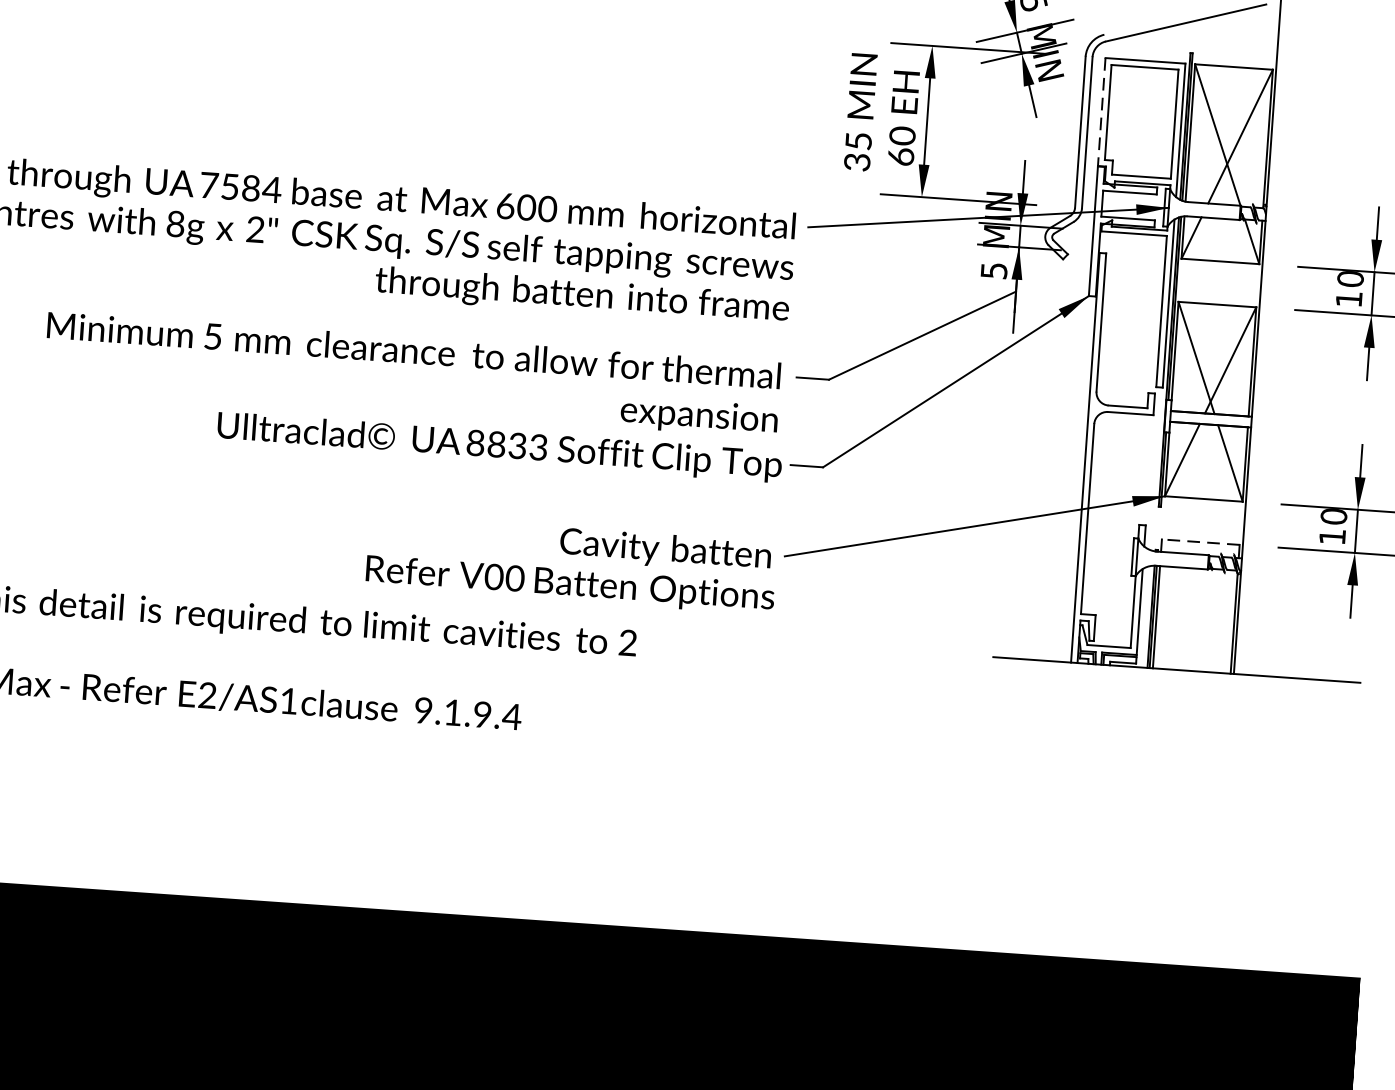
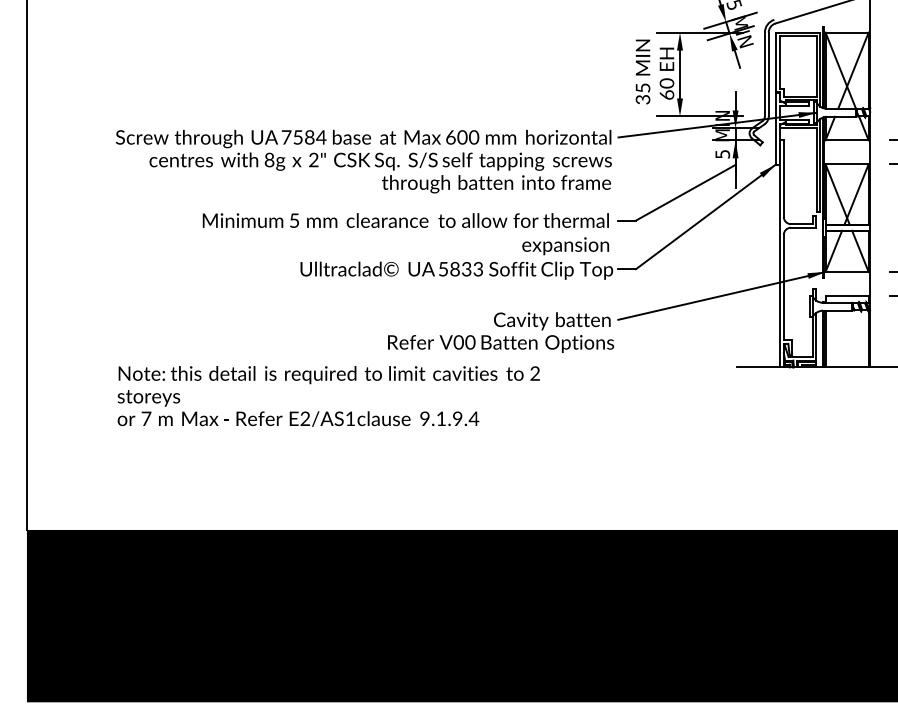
line: (1101, 111) -> (775, 62), dashed -> solid
text: (475, 443) -> (443, 269), 8833 -> 5833
line: (1201, 541) -> (847, 295), dashed -> solid

